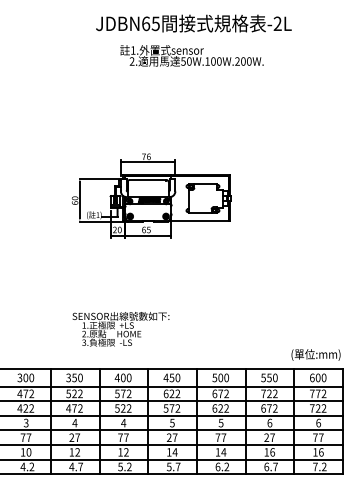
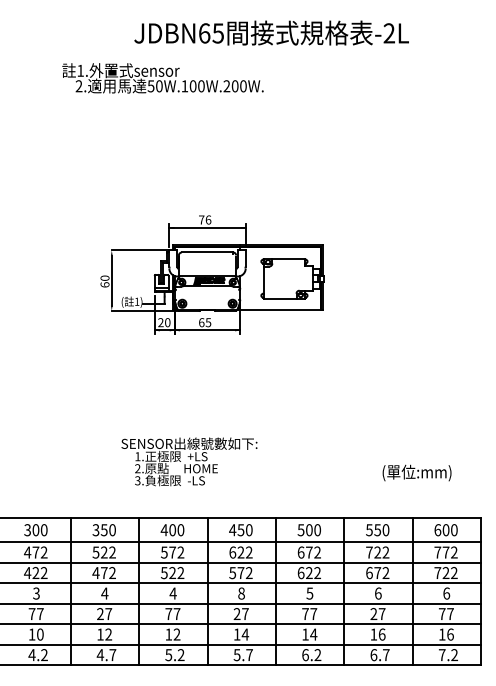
text: (191, 55) -> (162, 78), moved
text: (121, 328) -> (189, 461), moved
text: (315, 354) -> (416, 472), moved
text: (172, 423) -> (241, 593), 5 -> 8

